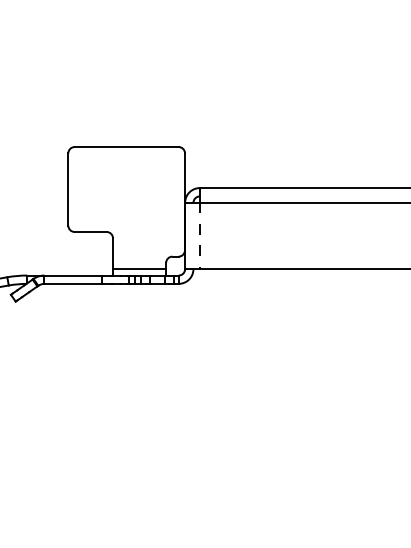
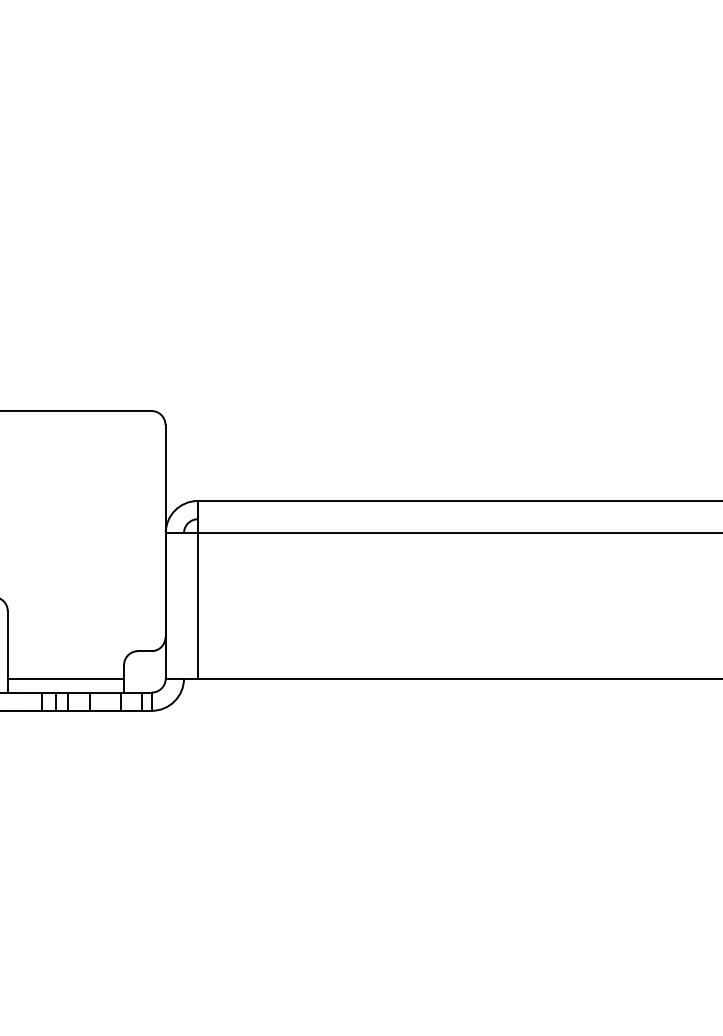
line: (199, 236) -> (197, 607), dashed -> solid

